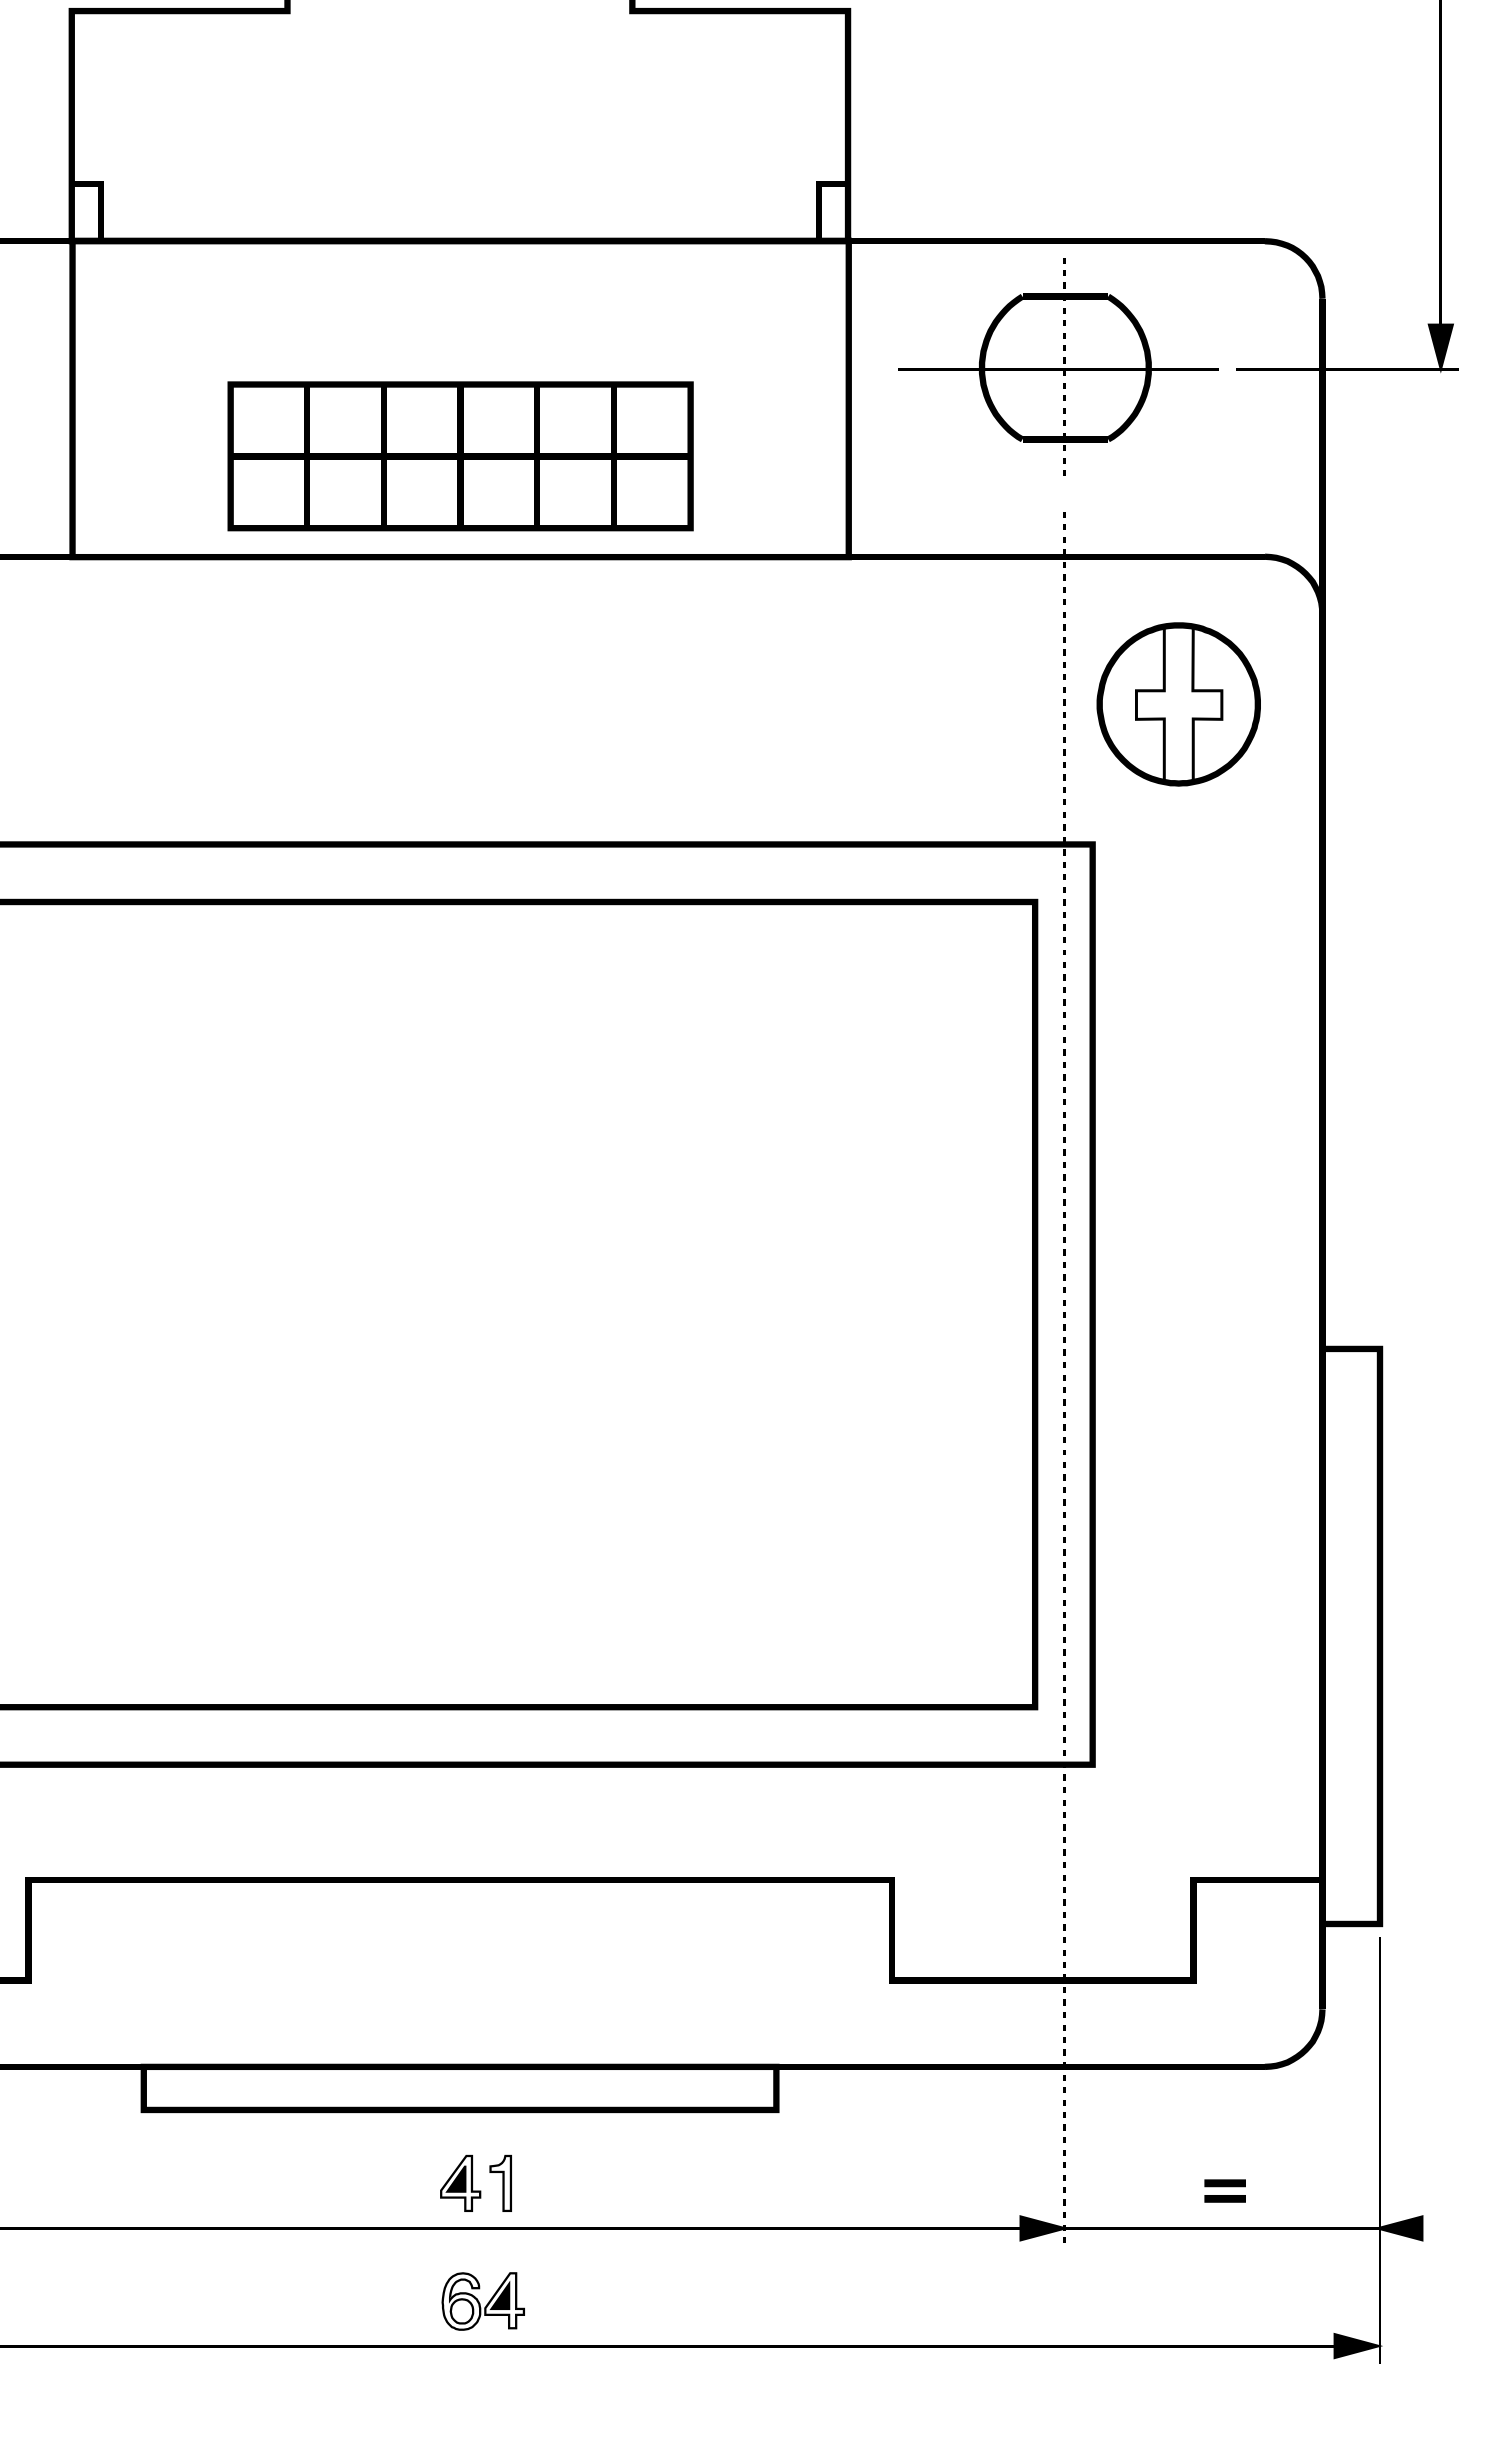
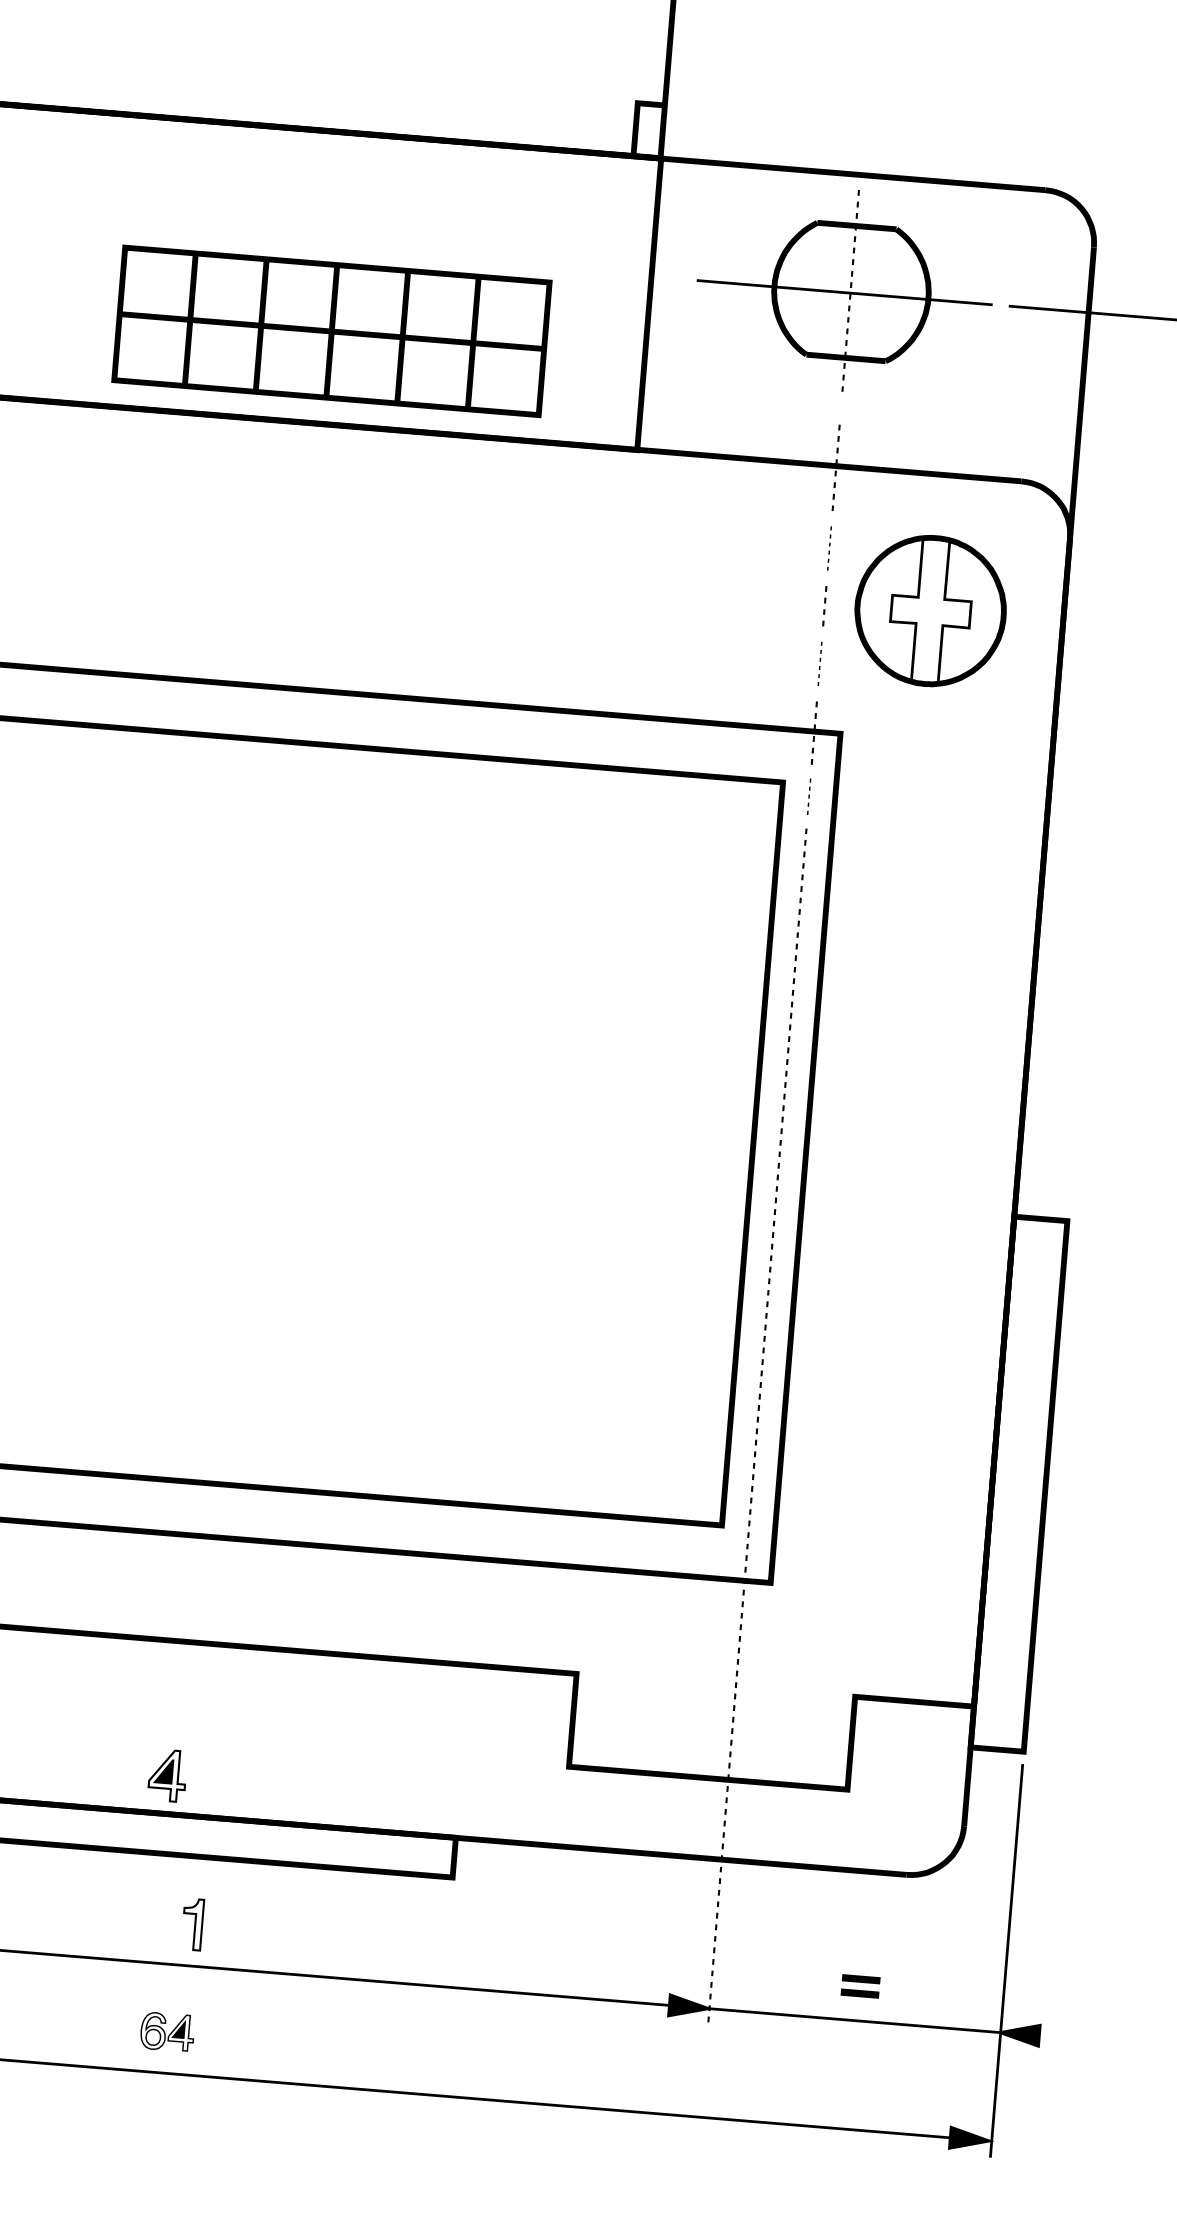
part: (460, 456) -> (331, 331), moved
part: (1064, 645) -> (829, 548), size x0.7
part: (1064, 770) -> (820, 663), size x0.7
part: (1064, 914) -> (809, 796), size x0.7
part: (460, 2182) -> (167, 1774), moved
part: (482, 2301) -> (166, 2032), size x0.7

